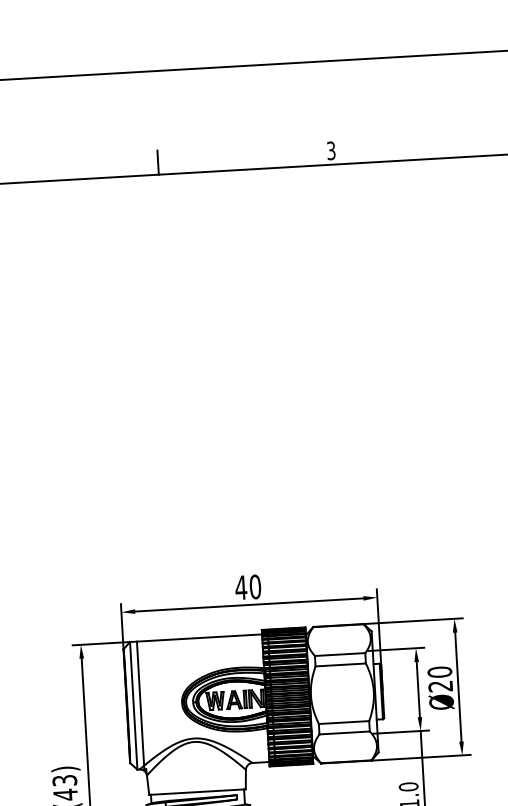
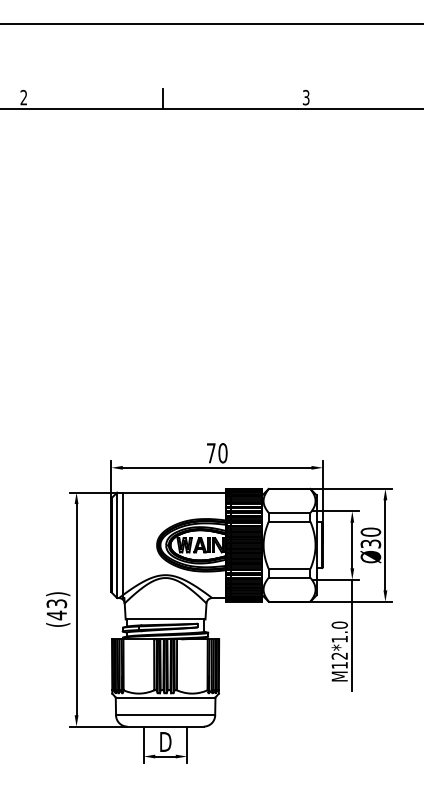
text: (241, 588) -> (211, 453), 40 -> 70
text: (441, 685) -> (371, 543), Ø20 -> Ø30

